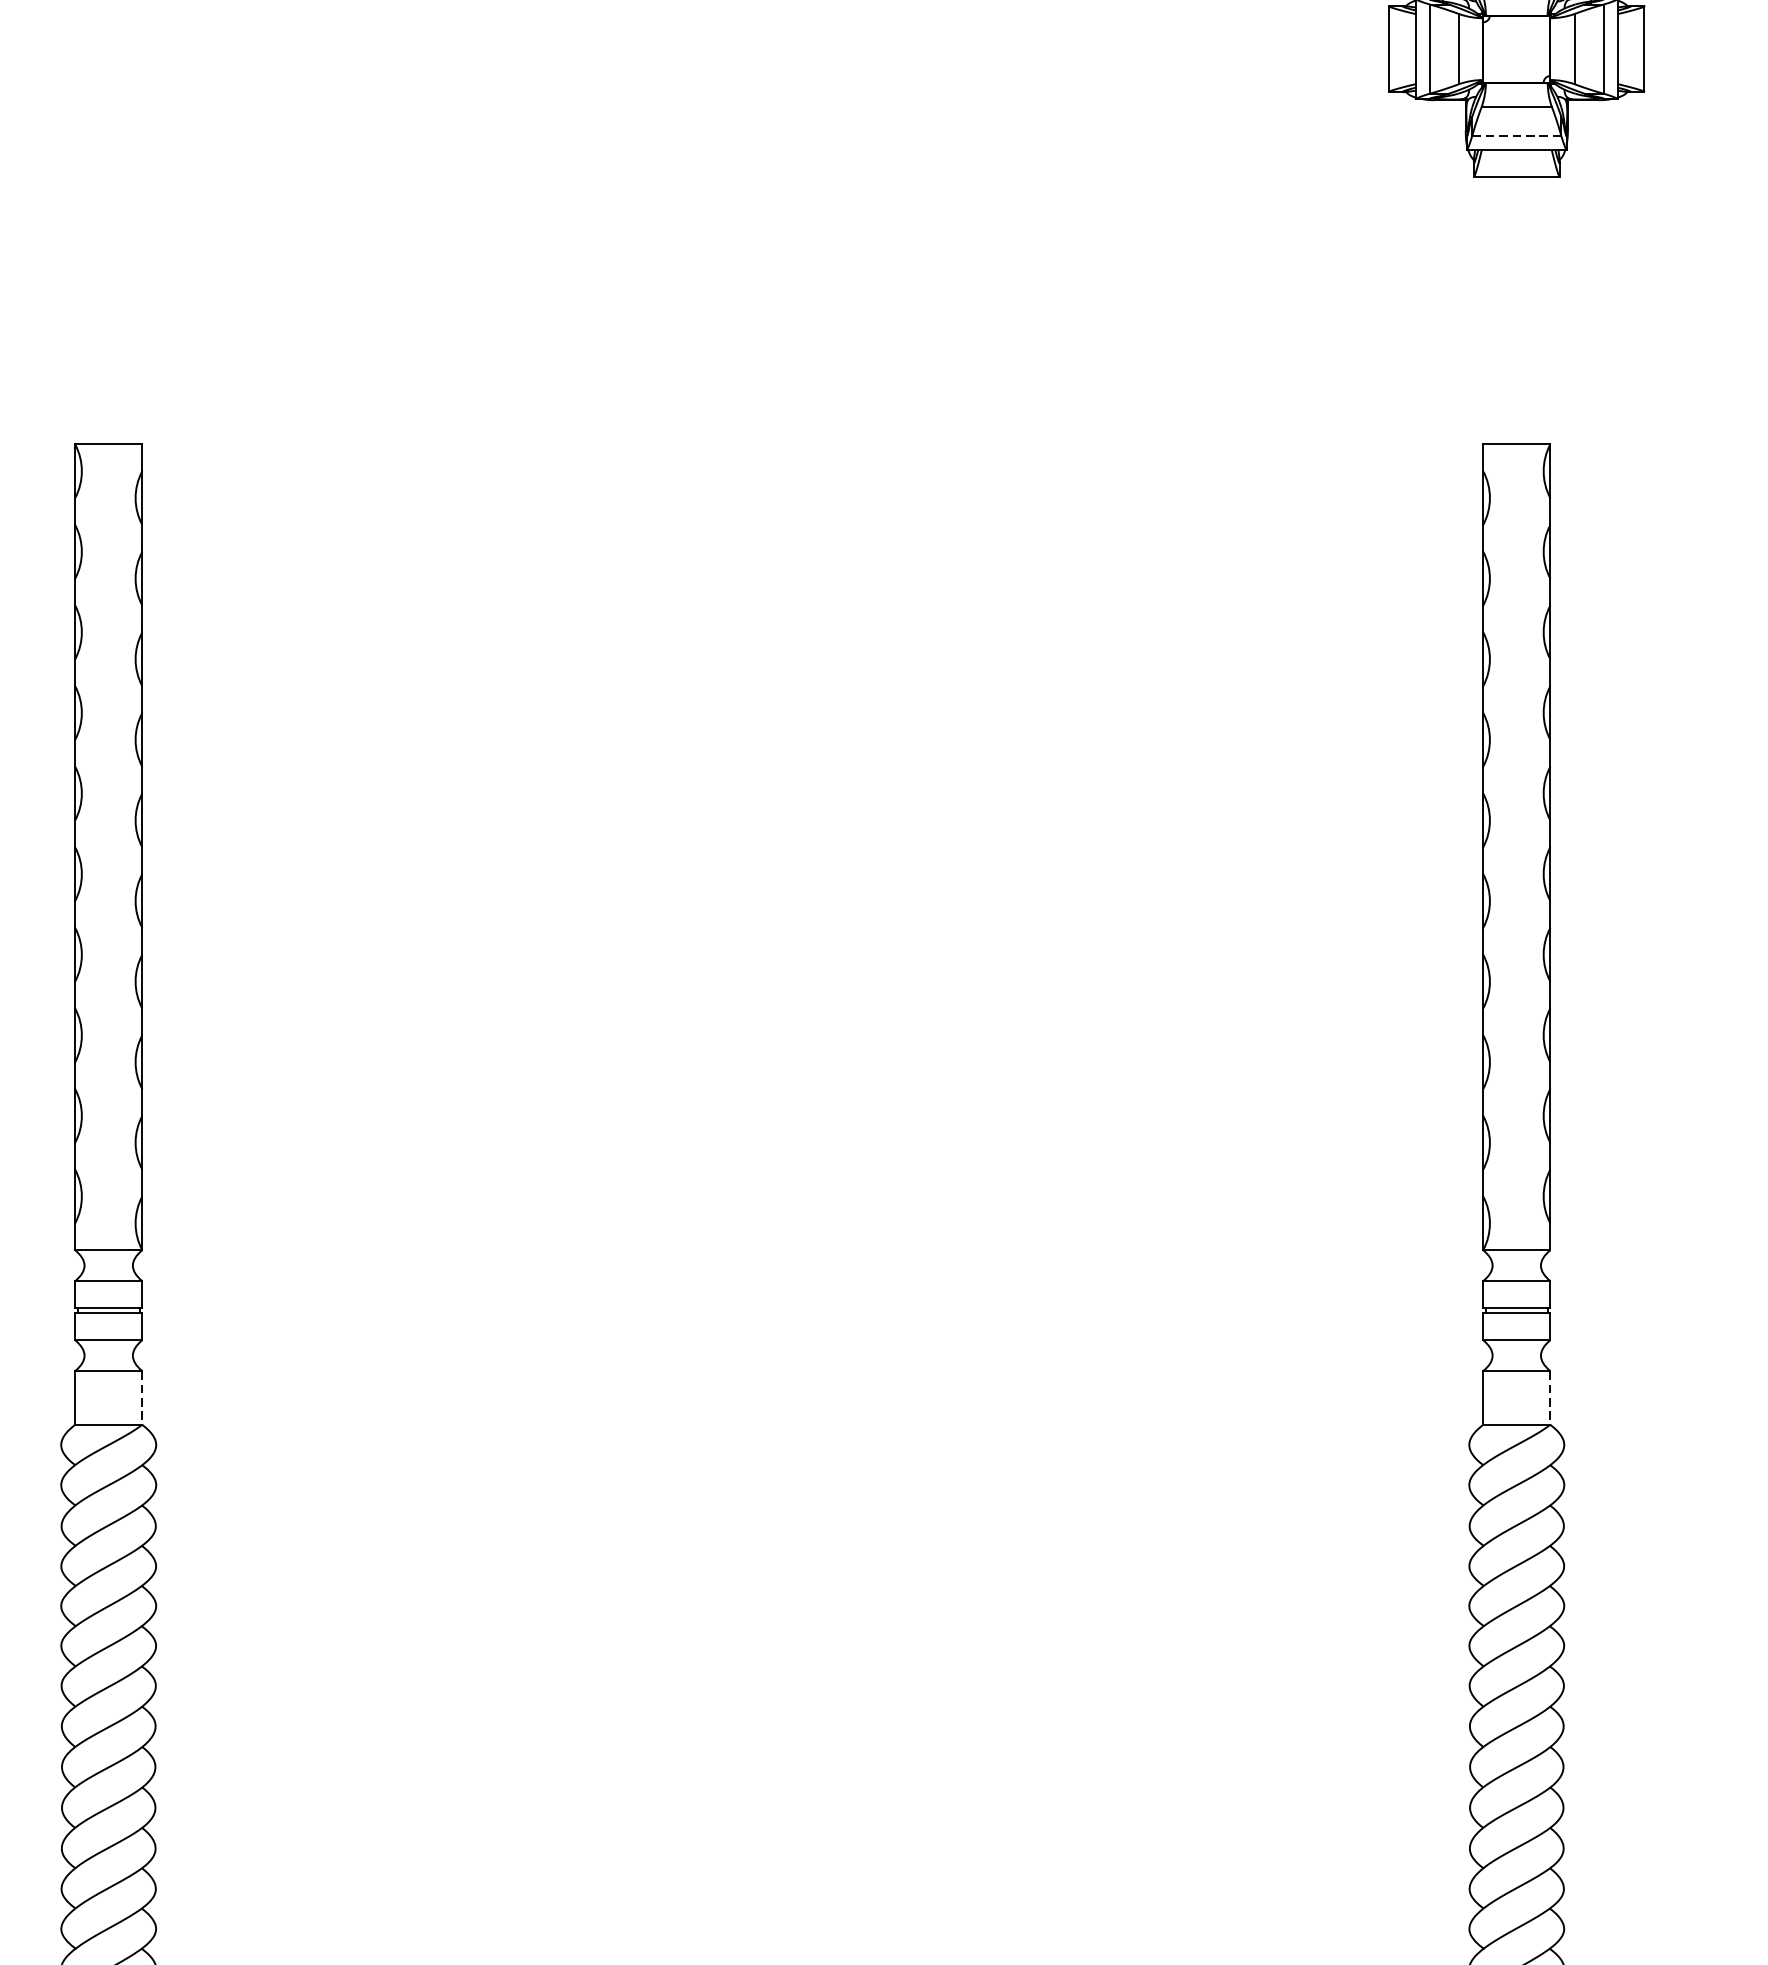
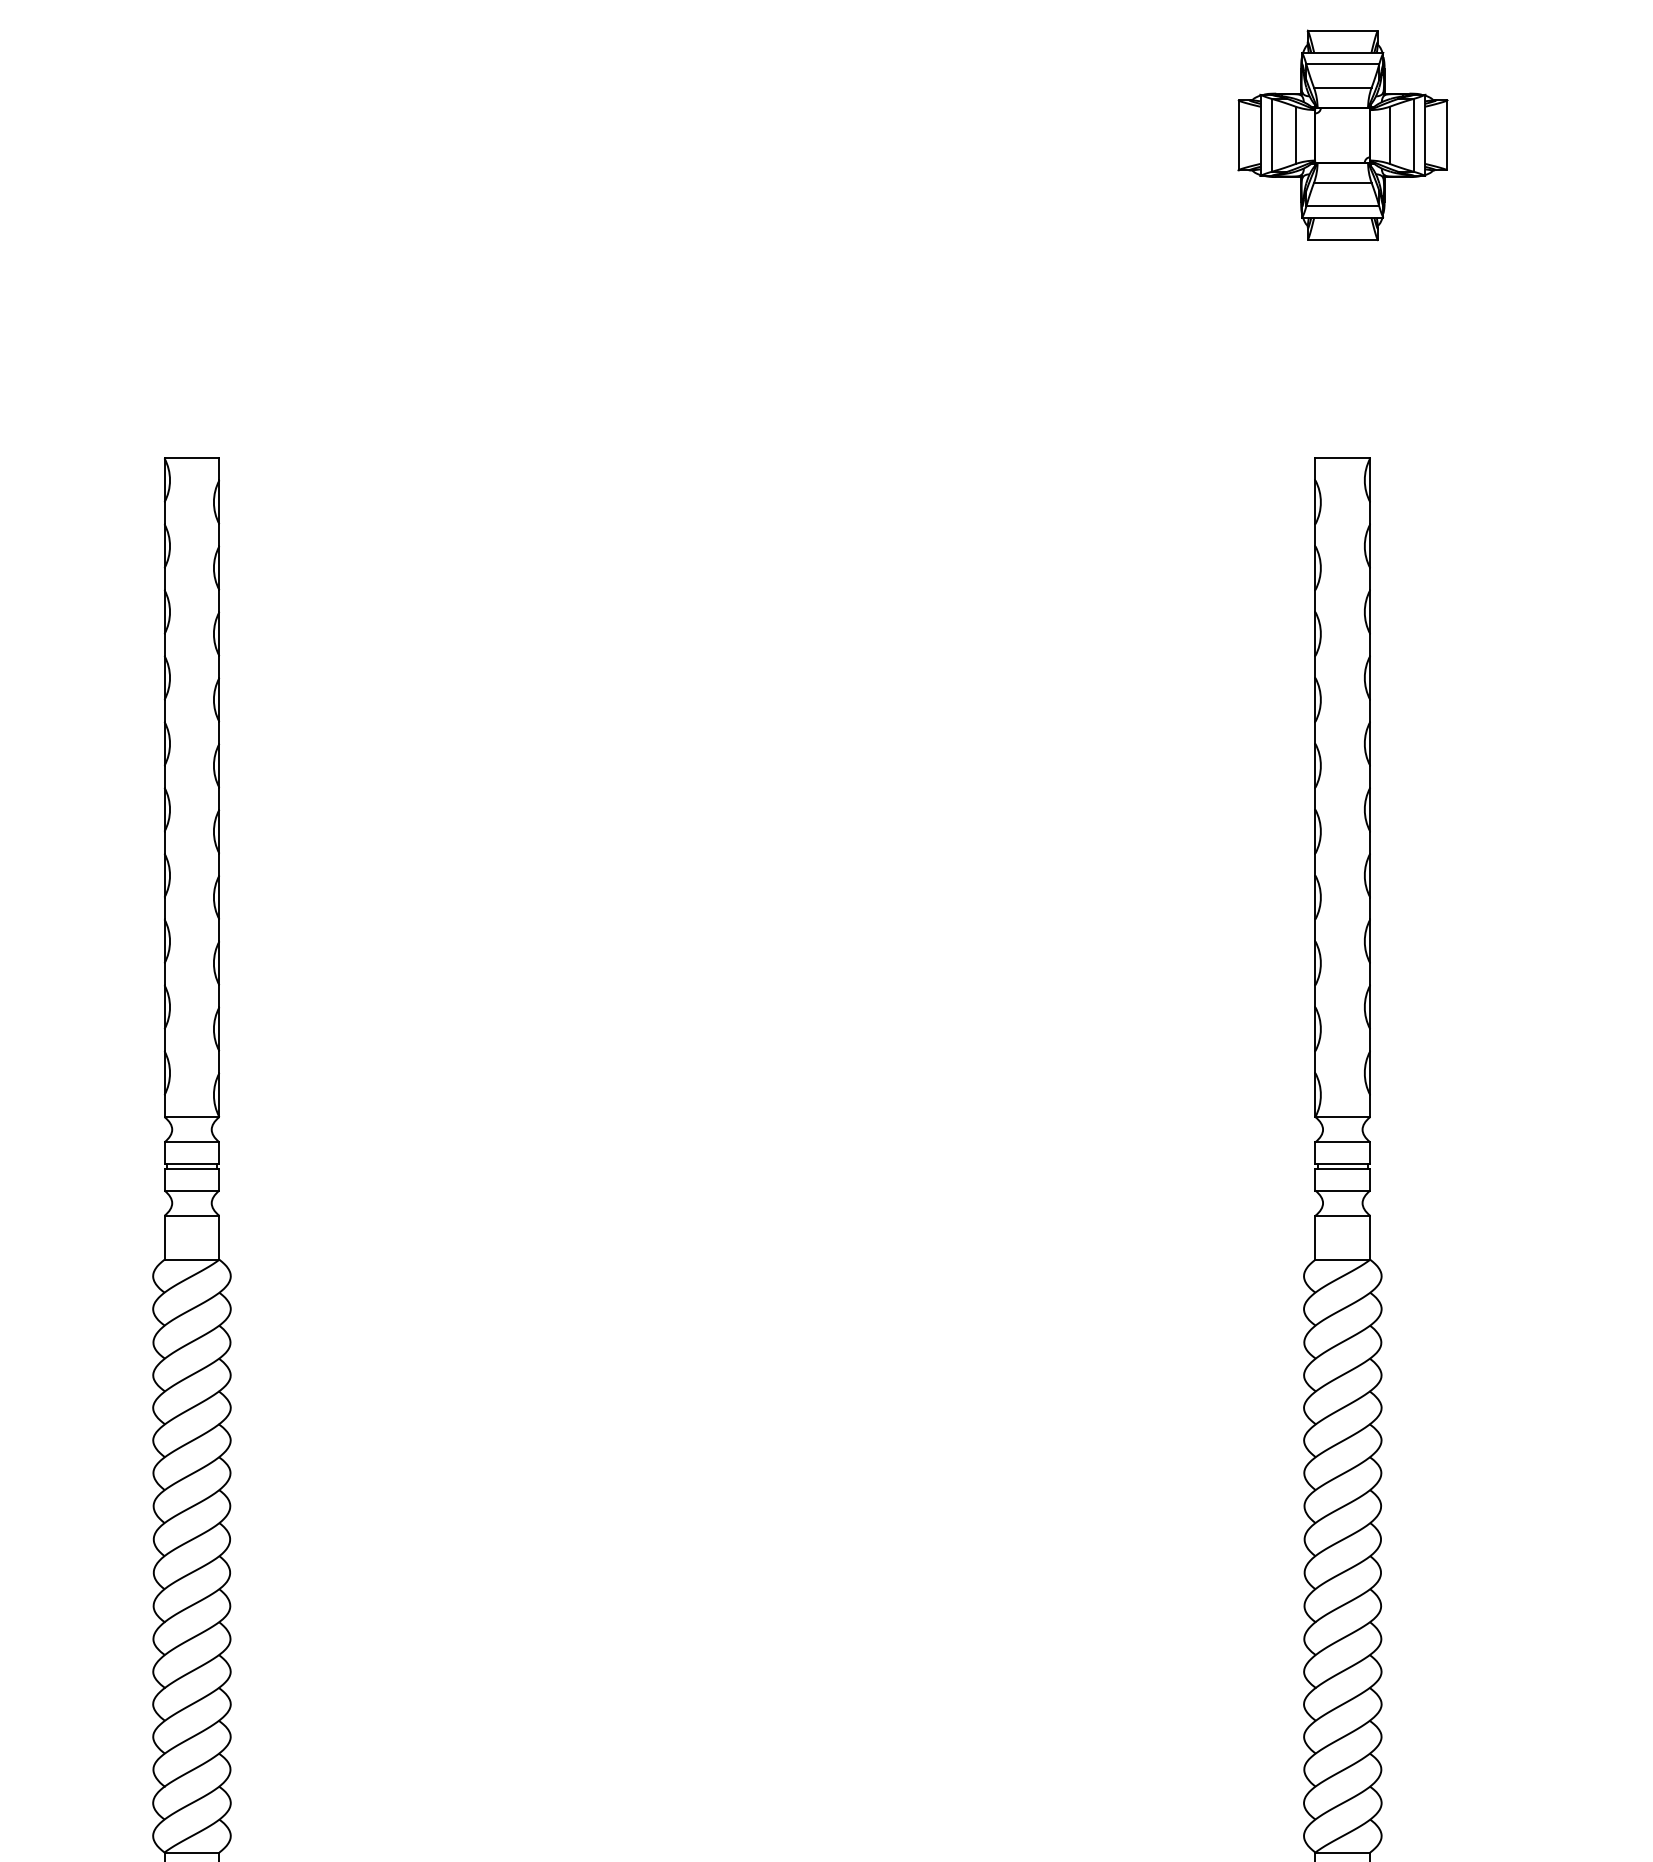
line: (1517, 136) -> (1343, 206), dashed -> solid
line: (142, 1397) -> (219, 1237), dashed -> solid
line: (1550, 1397) -> (1370, 1237), dashed -> solid

